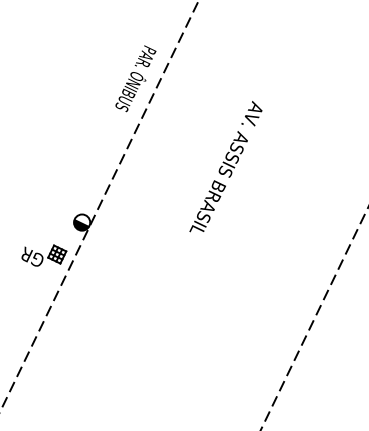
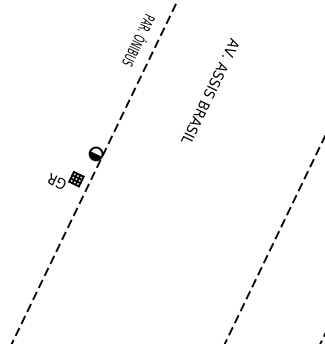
text: (225, 166) -> (209, 89), moved

